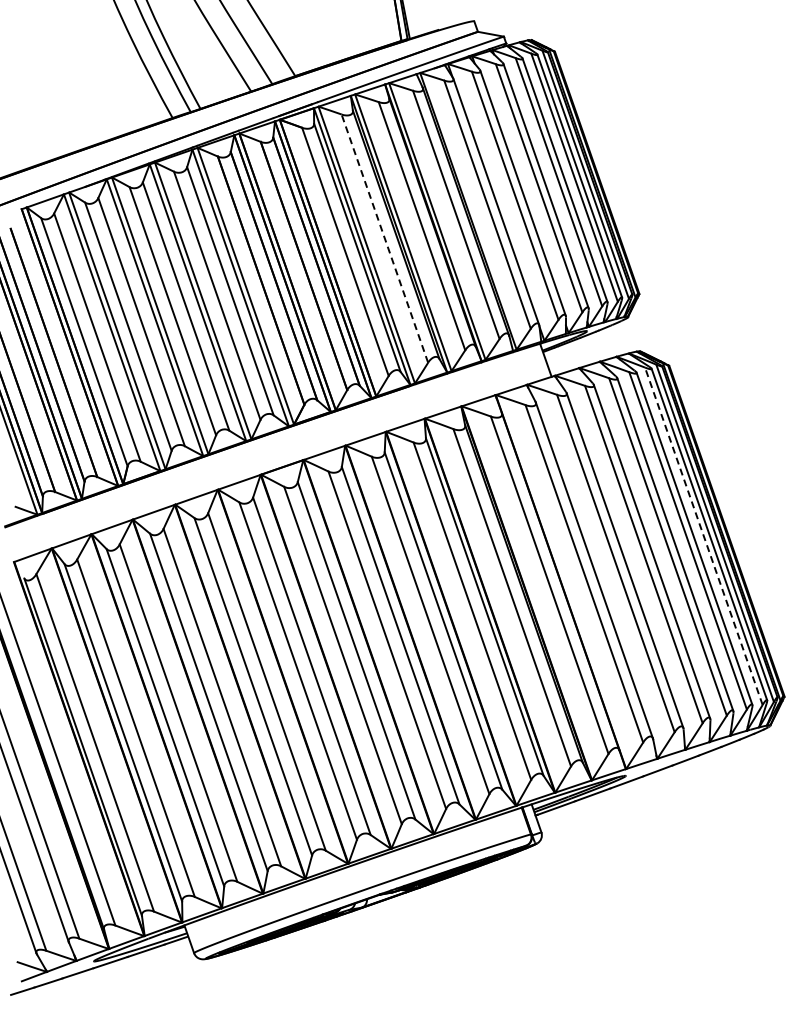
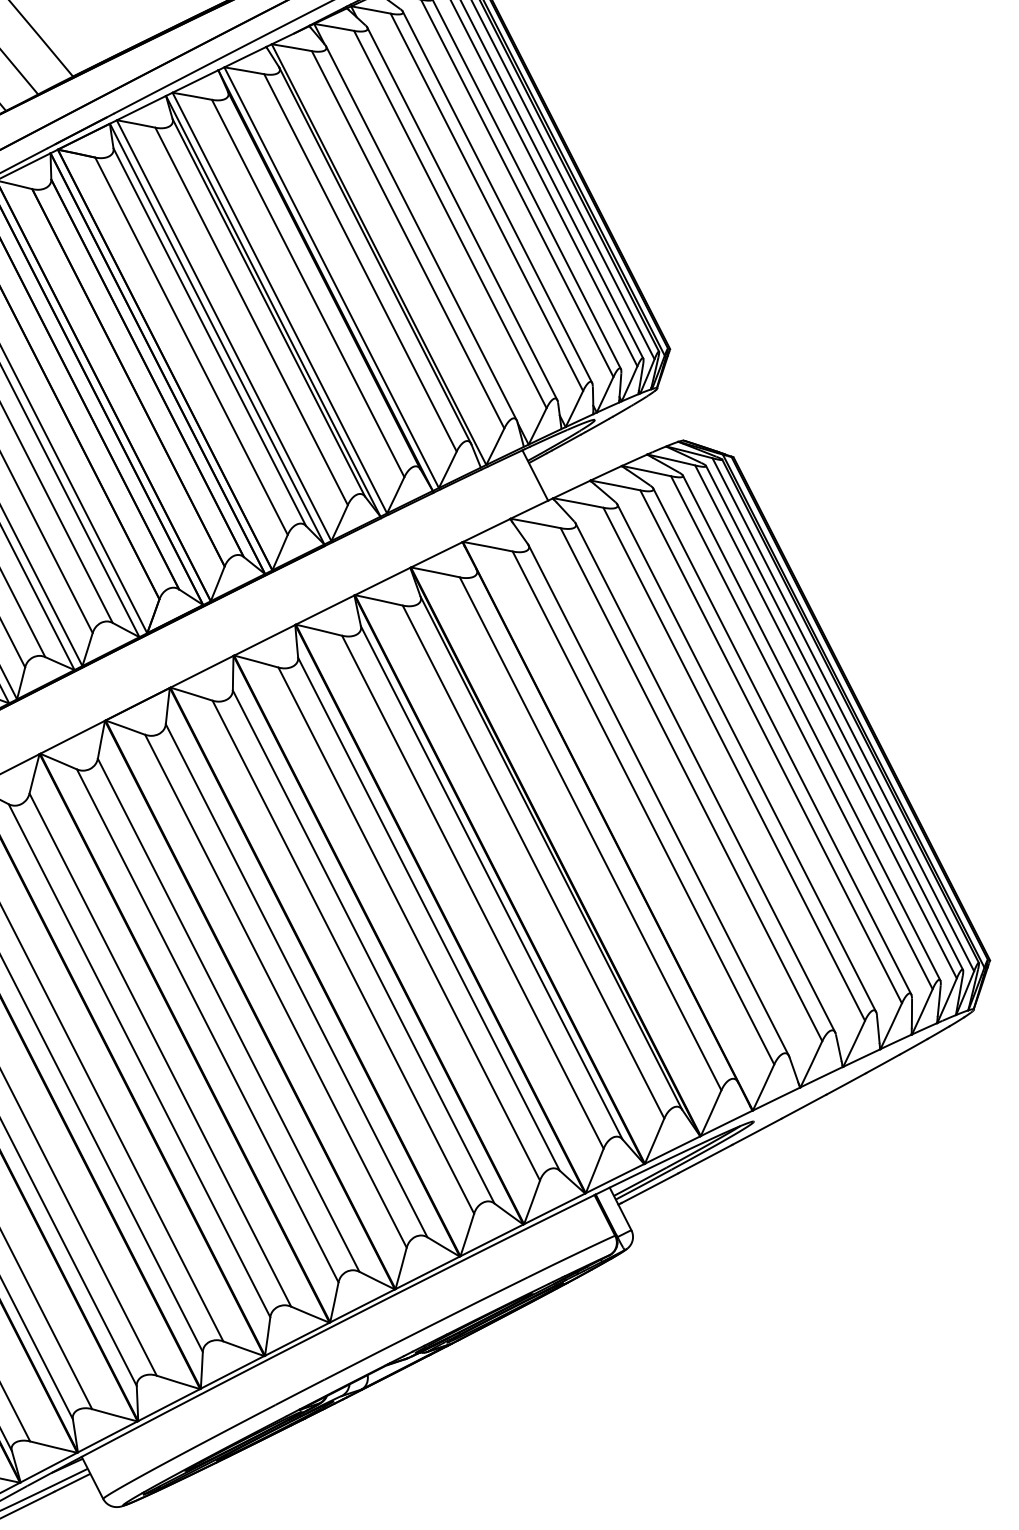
line: (384, 238) -> (250, 316), dashed -> solid
line: (703, 536) -> (825, 722), dashed -> solid

